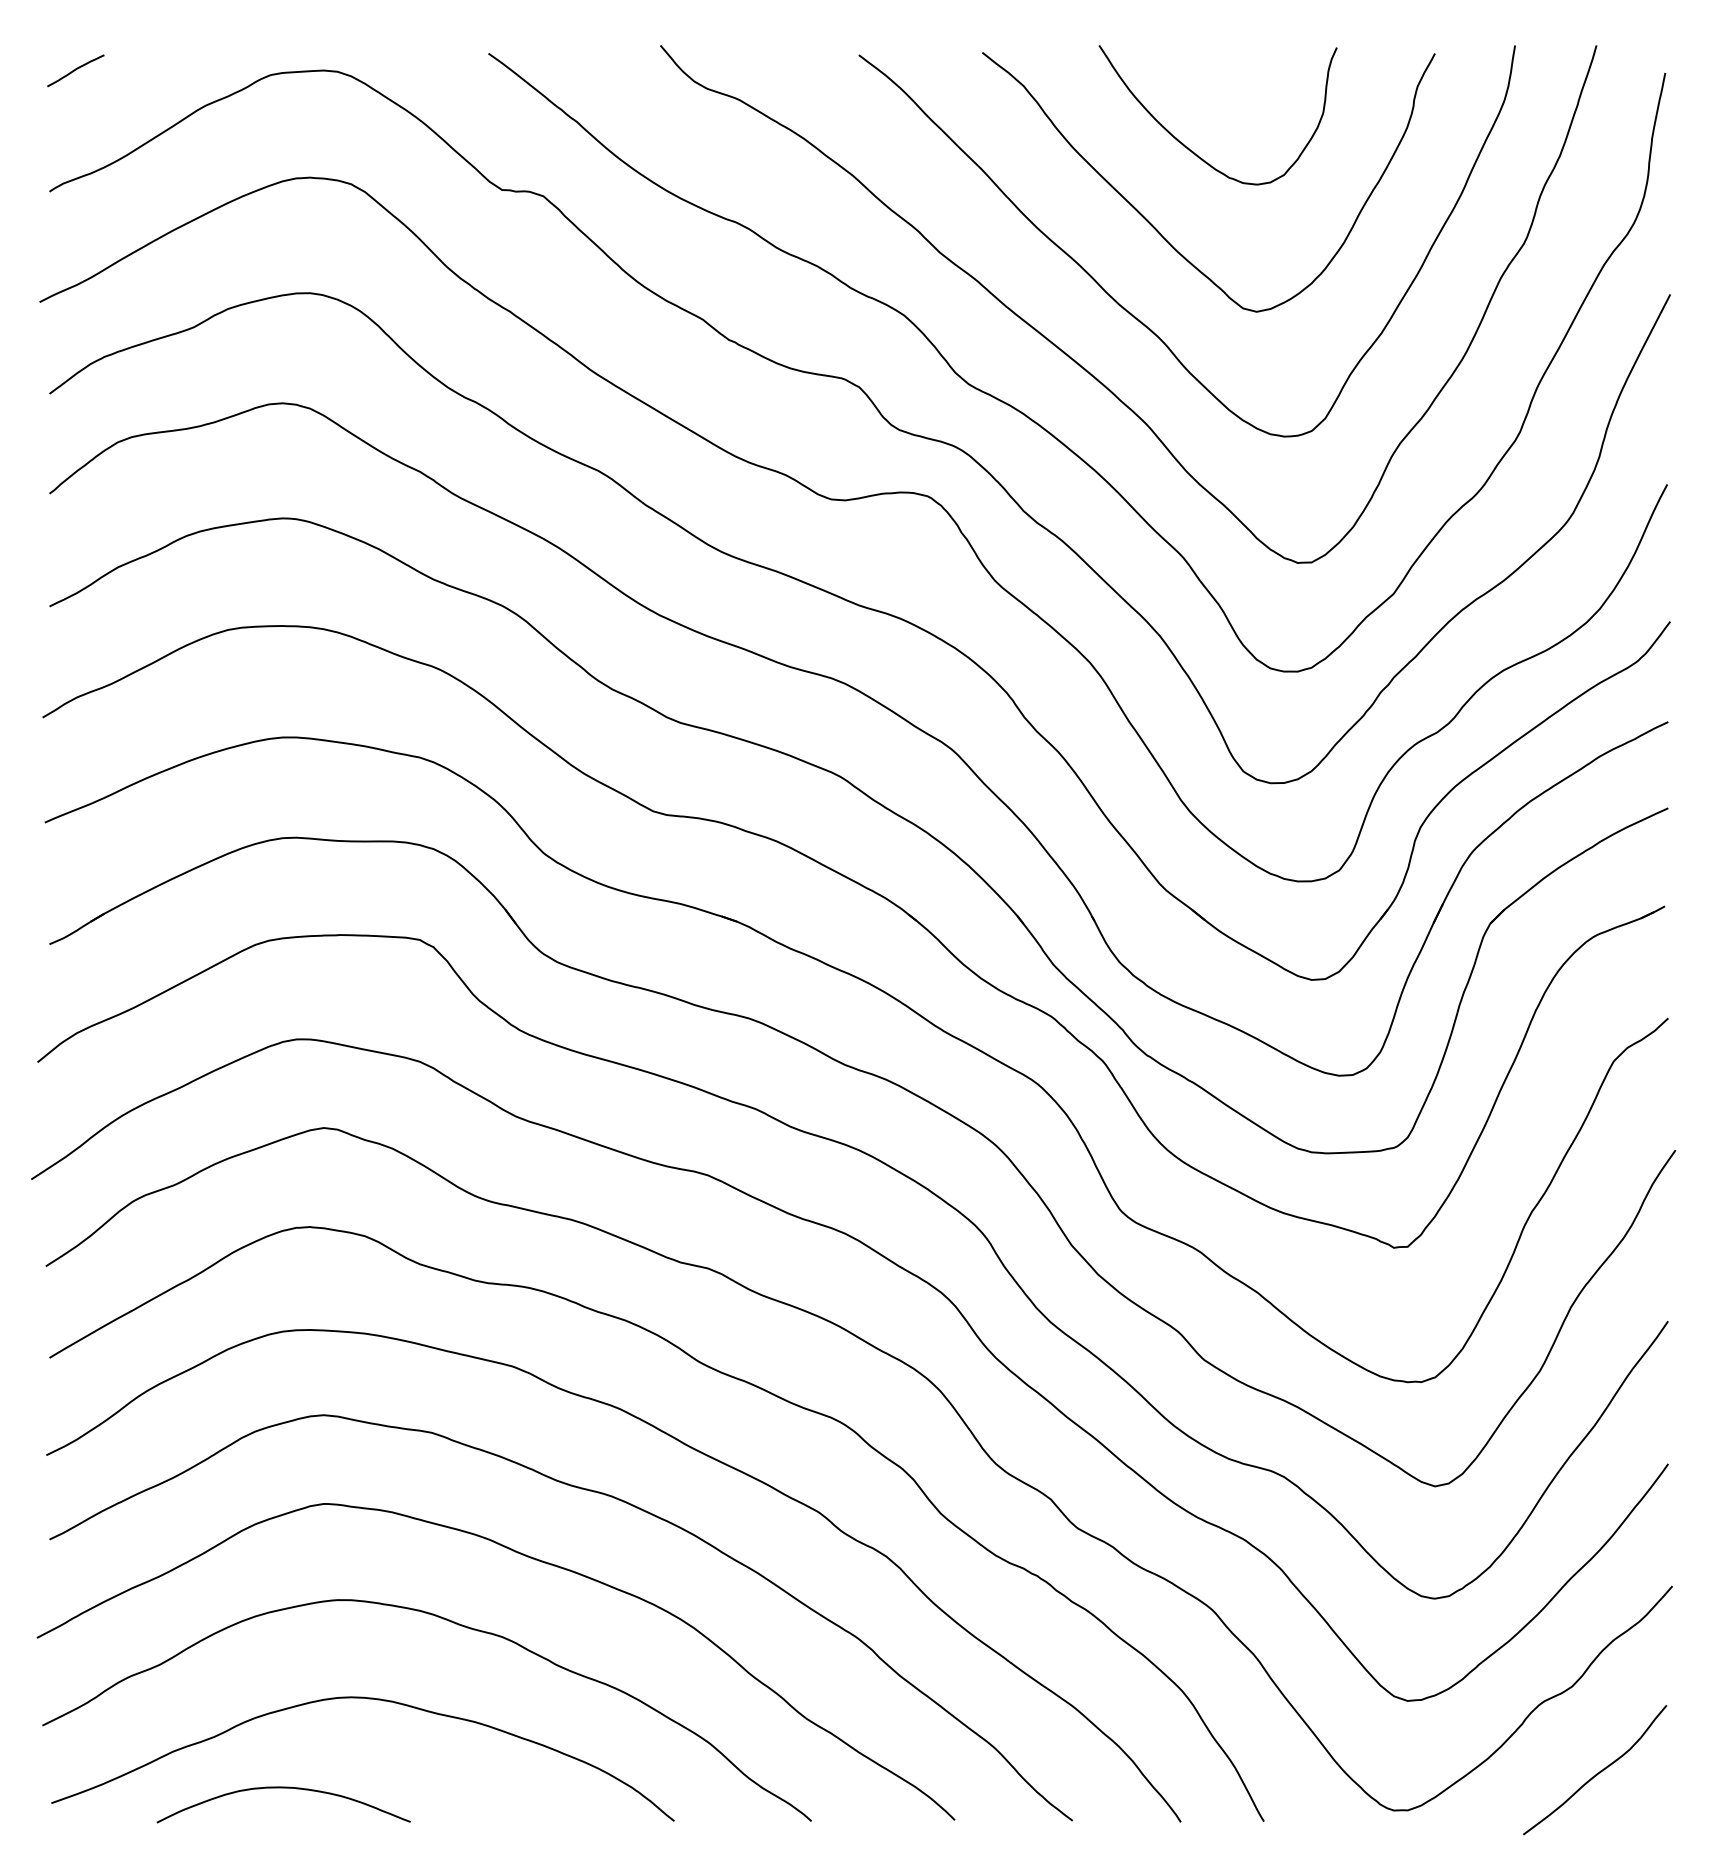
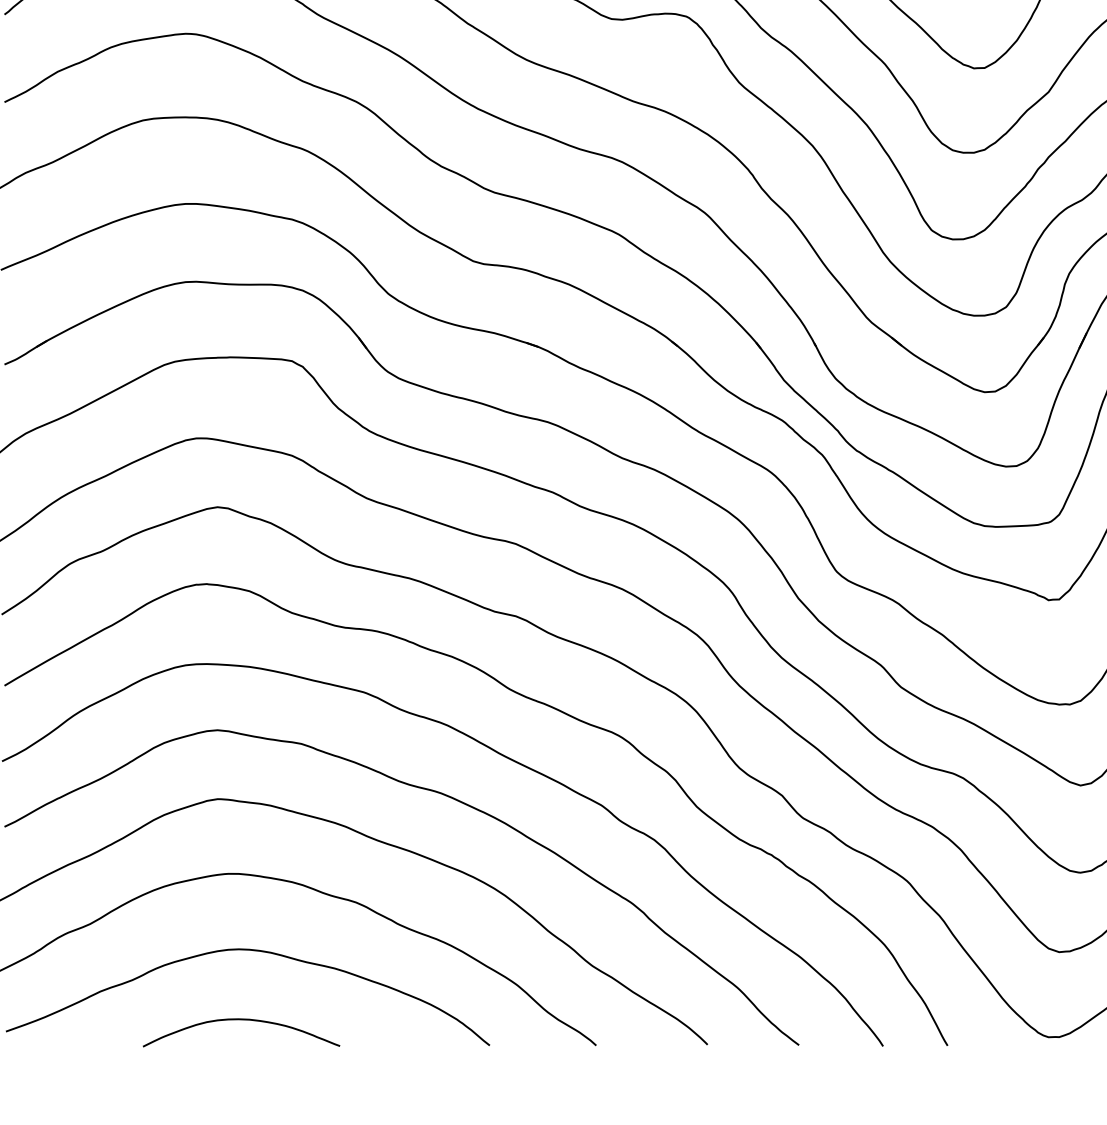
curve: (283, 1788) -> (241, 1020), moved

